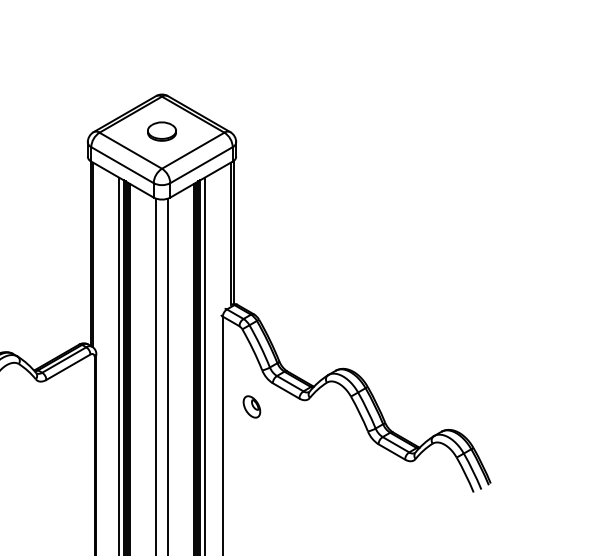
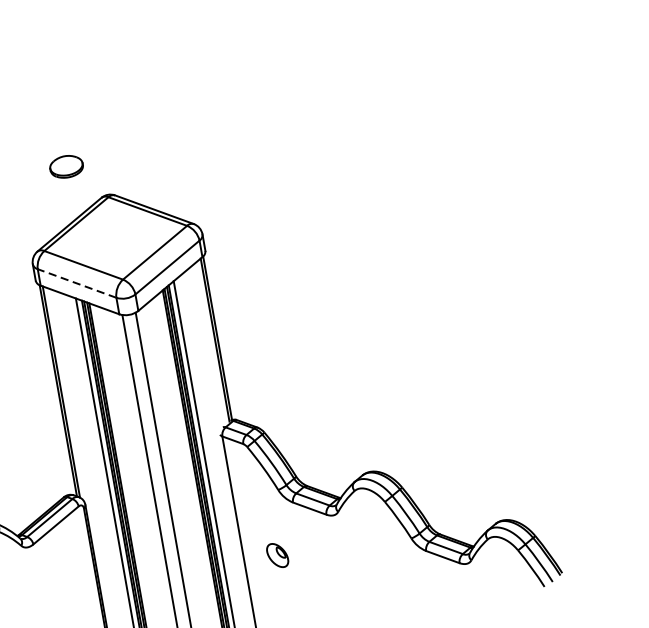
part: (161, 131) -> (65, 166), moved
line: (122, 164) -> (76, 282), solid -> dashed
part: (251, 406) -> (277, 555), moved

